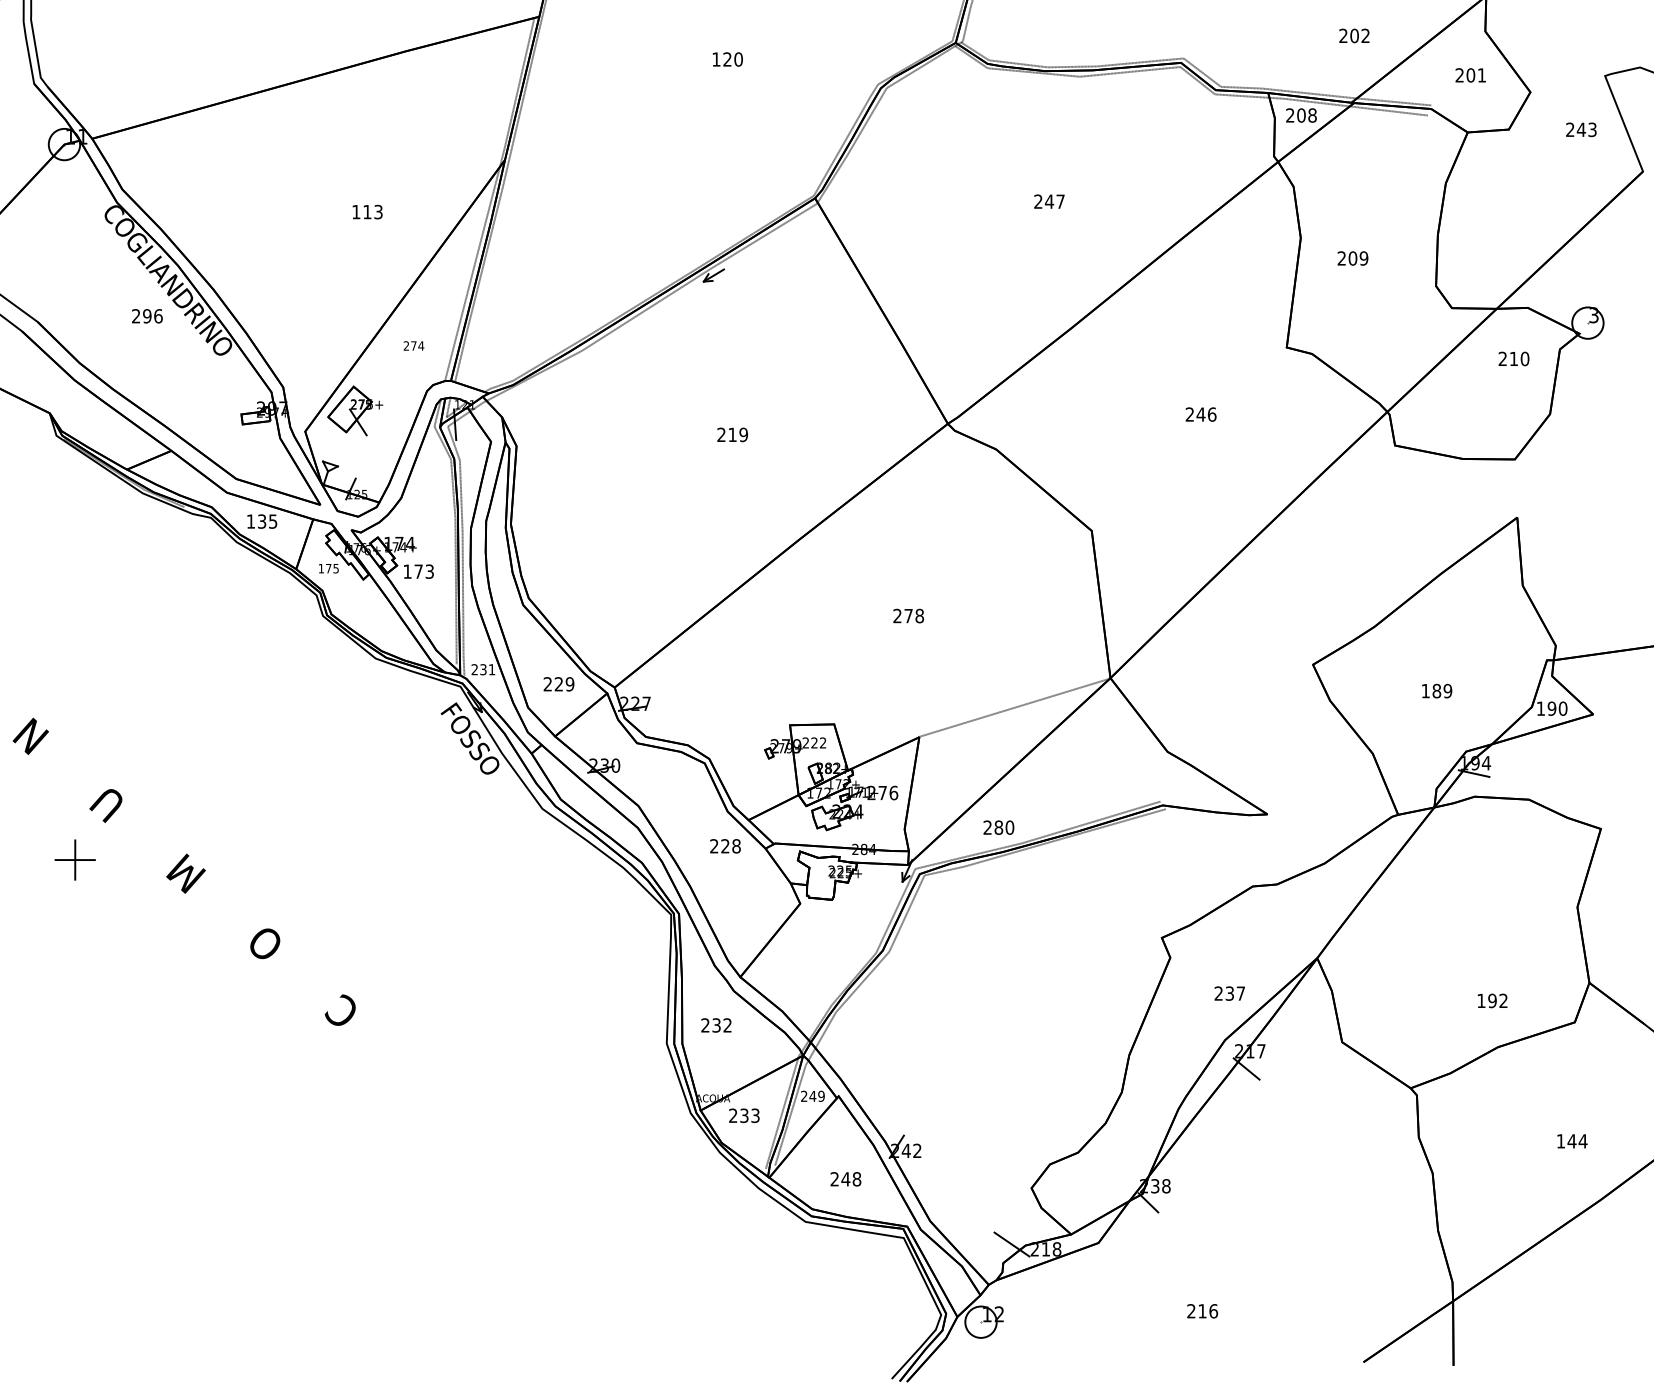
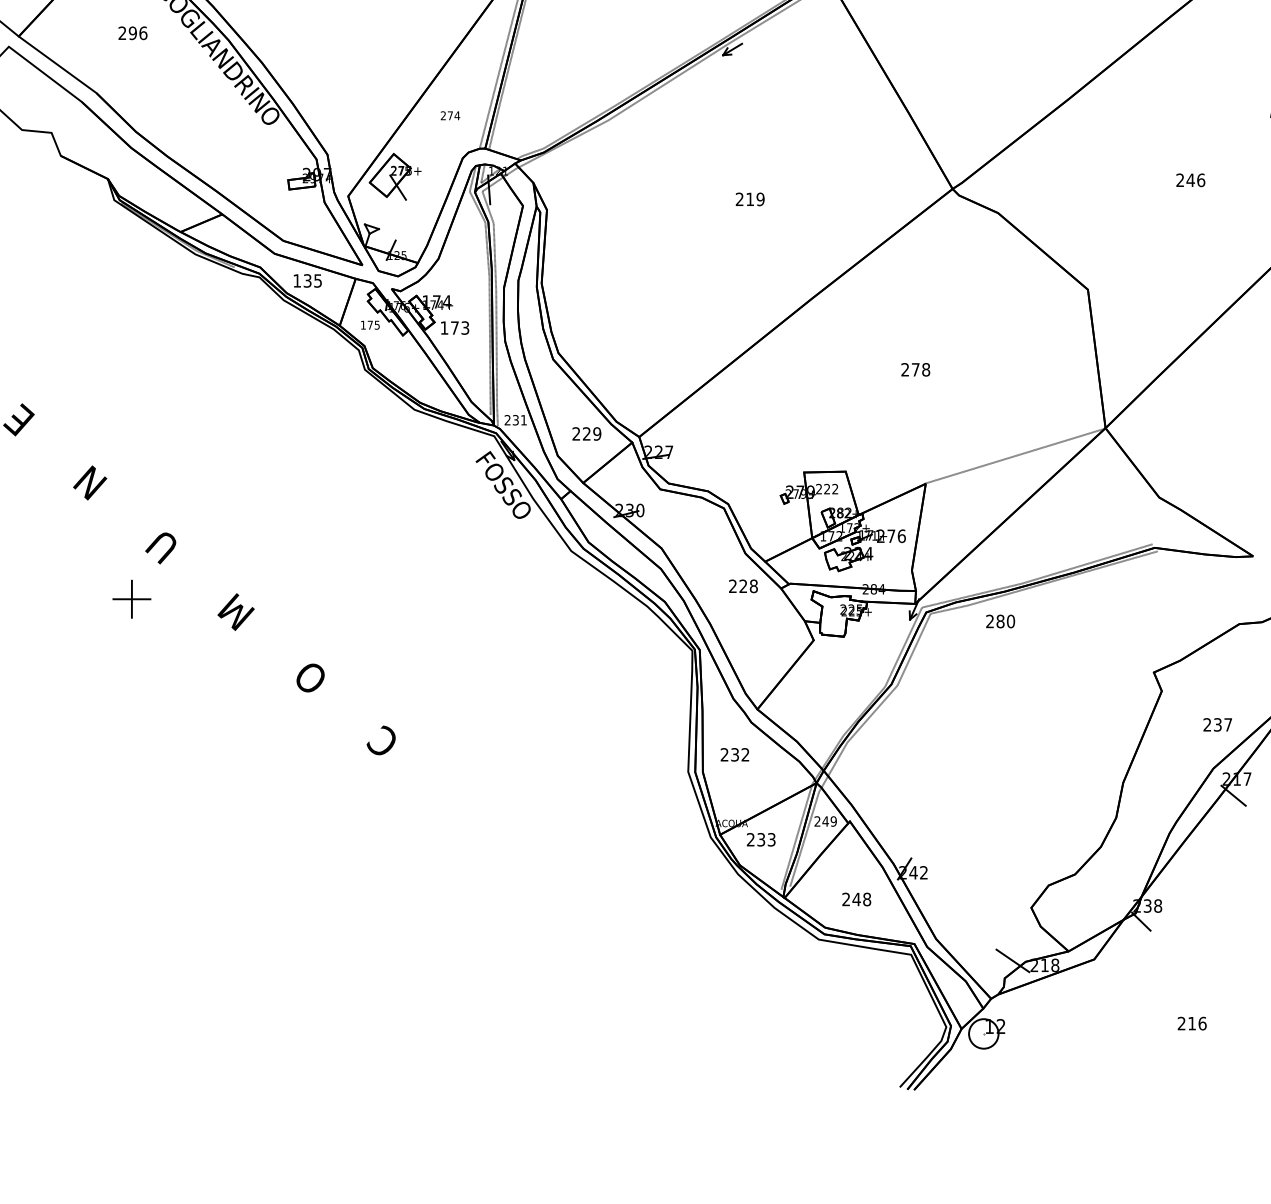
text: (147, 316) -> (133, 33), moved
text: (998, 827) -> (1000, 621), moved

